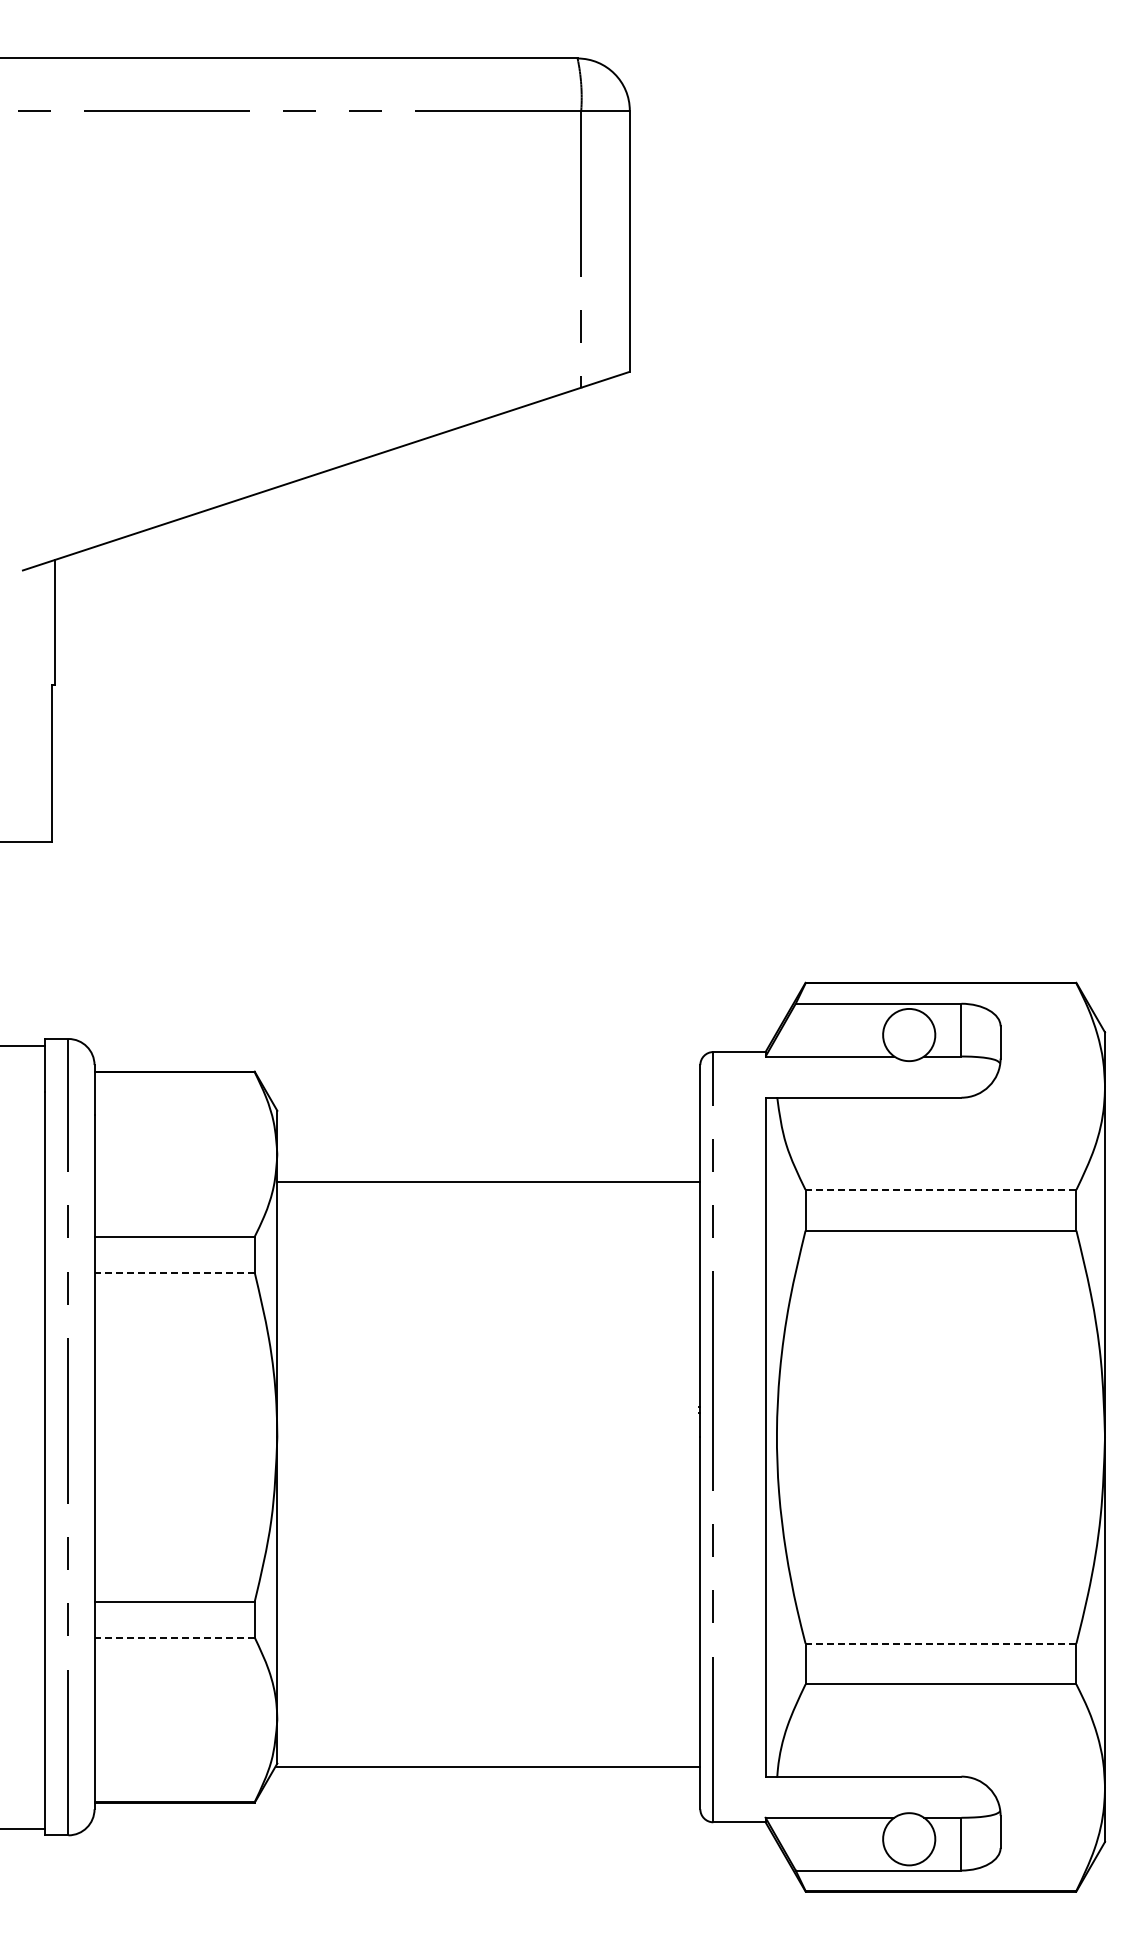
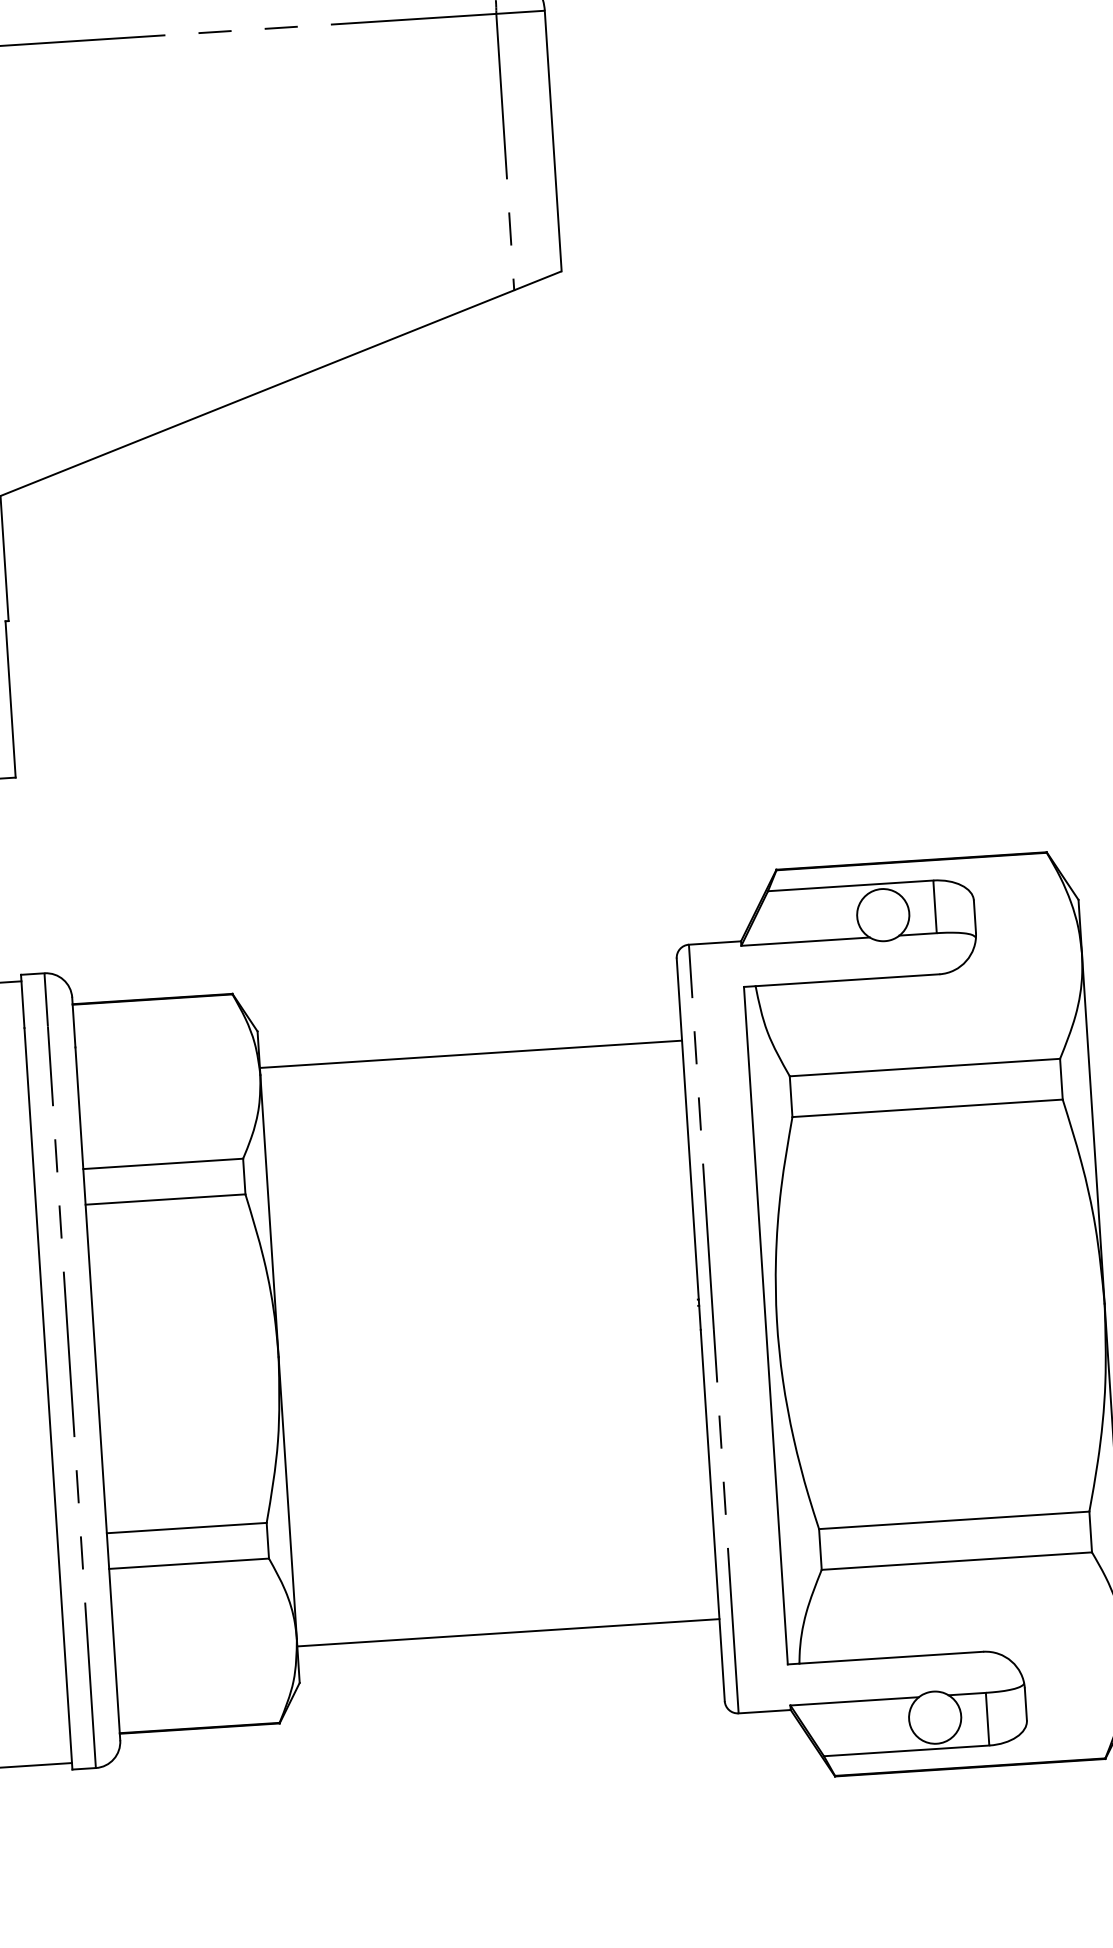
line: (488, 1182) -> (470, 1054), moved
line: (940, 1189) -> (924, 1067), dashed -> solid
line: (174, 1272) -> (165, 1199), dashed -> solid
line: (174, 1637) -> (188, 1563), dashed -> solid
line: (940, 1643) -> (953, 1520), dashed -> solid
line: (488, 1767) -> (508, 1633), moved

